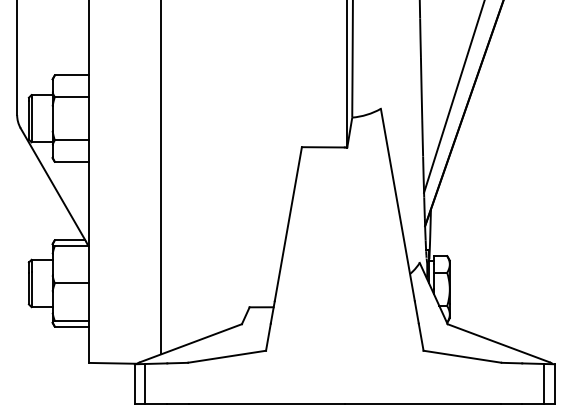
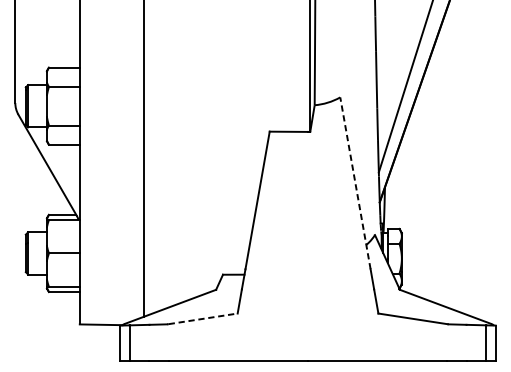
line: (397, 205) -> (355, 183), solid -> dashed
line: (227, 356) -> (203, 318), solid -> dashed

